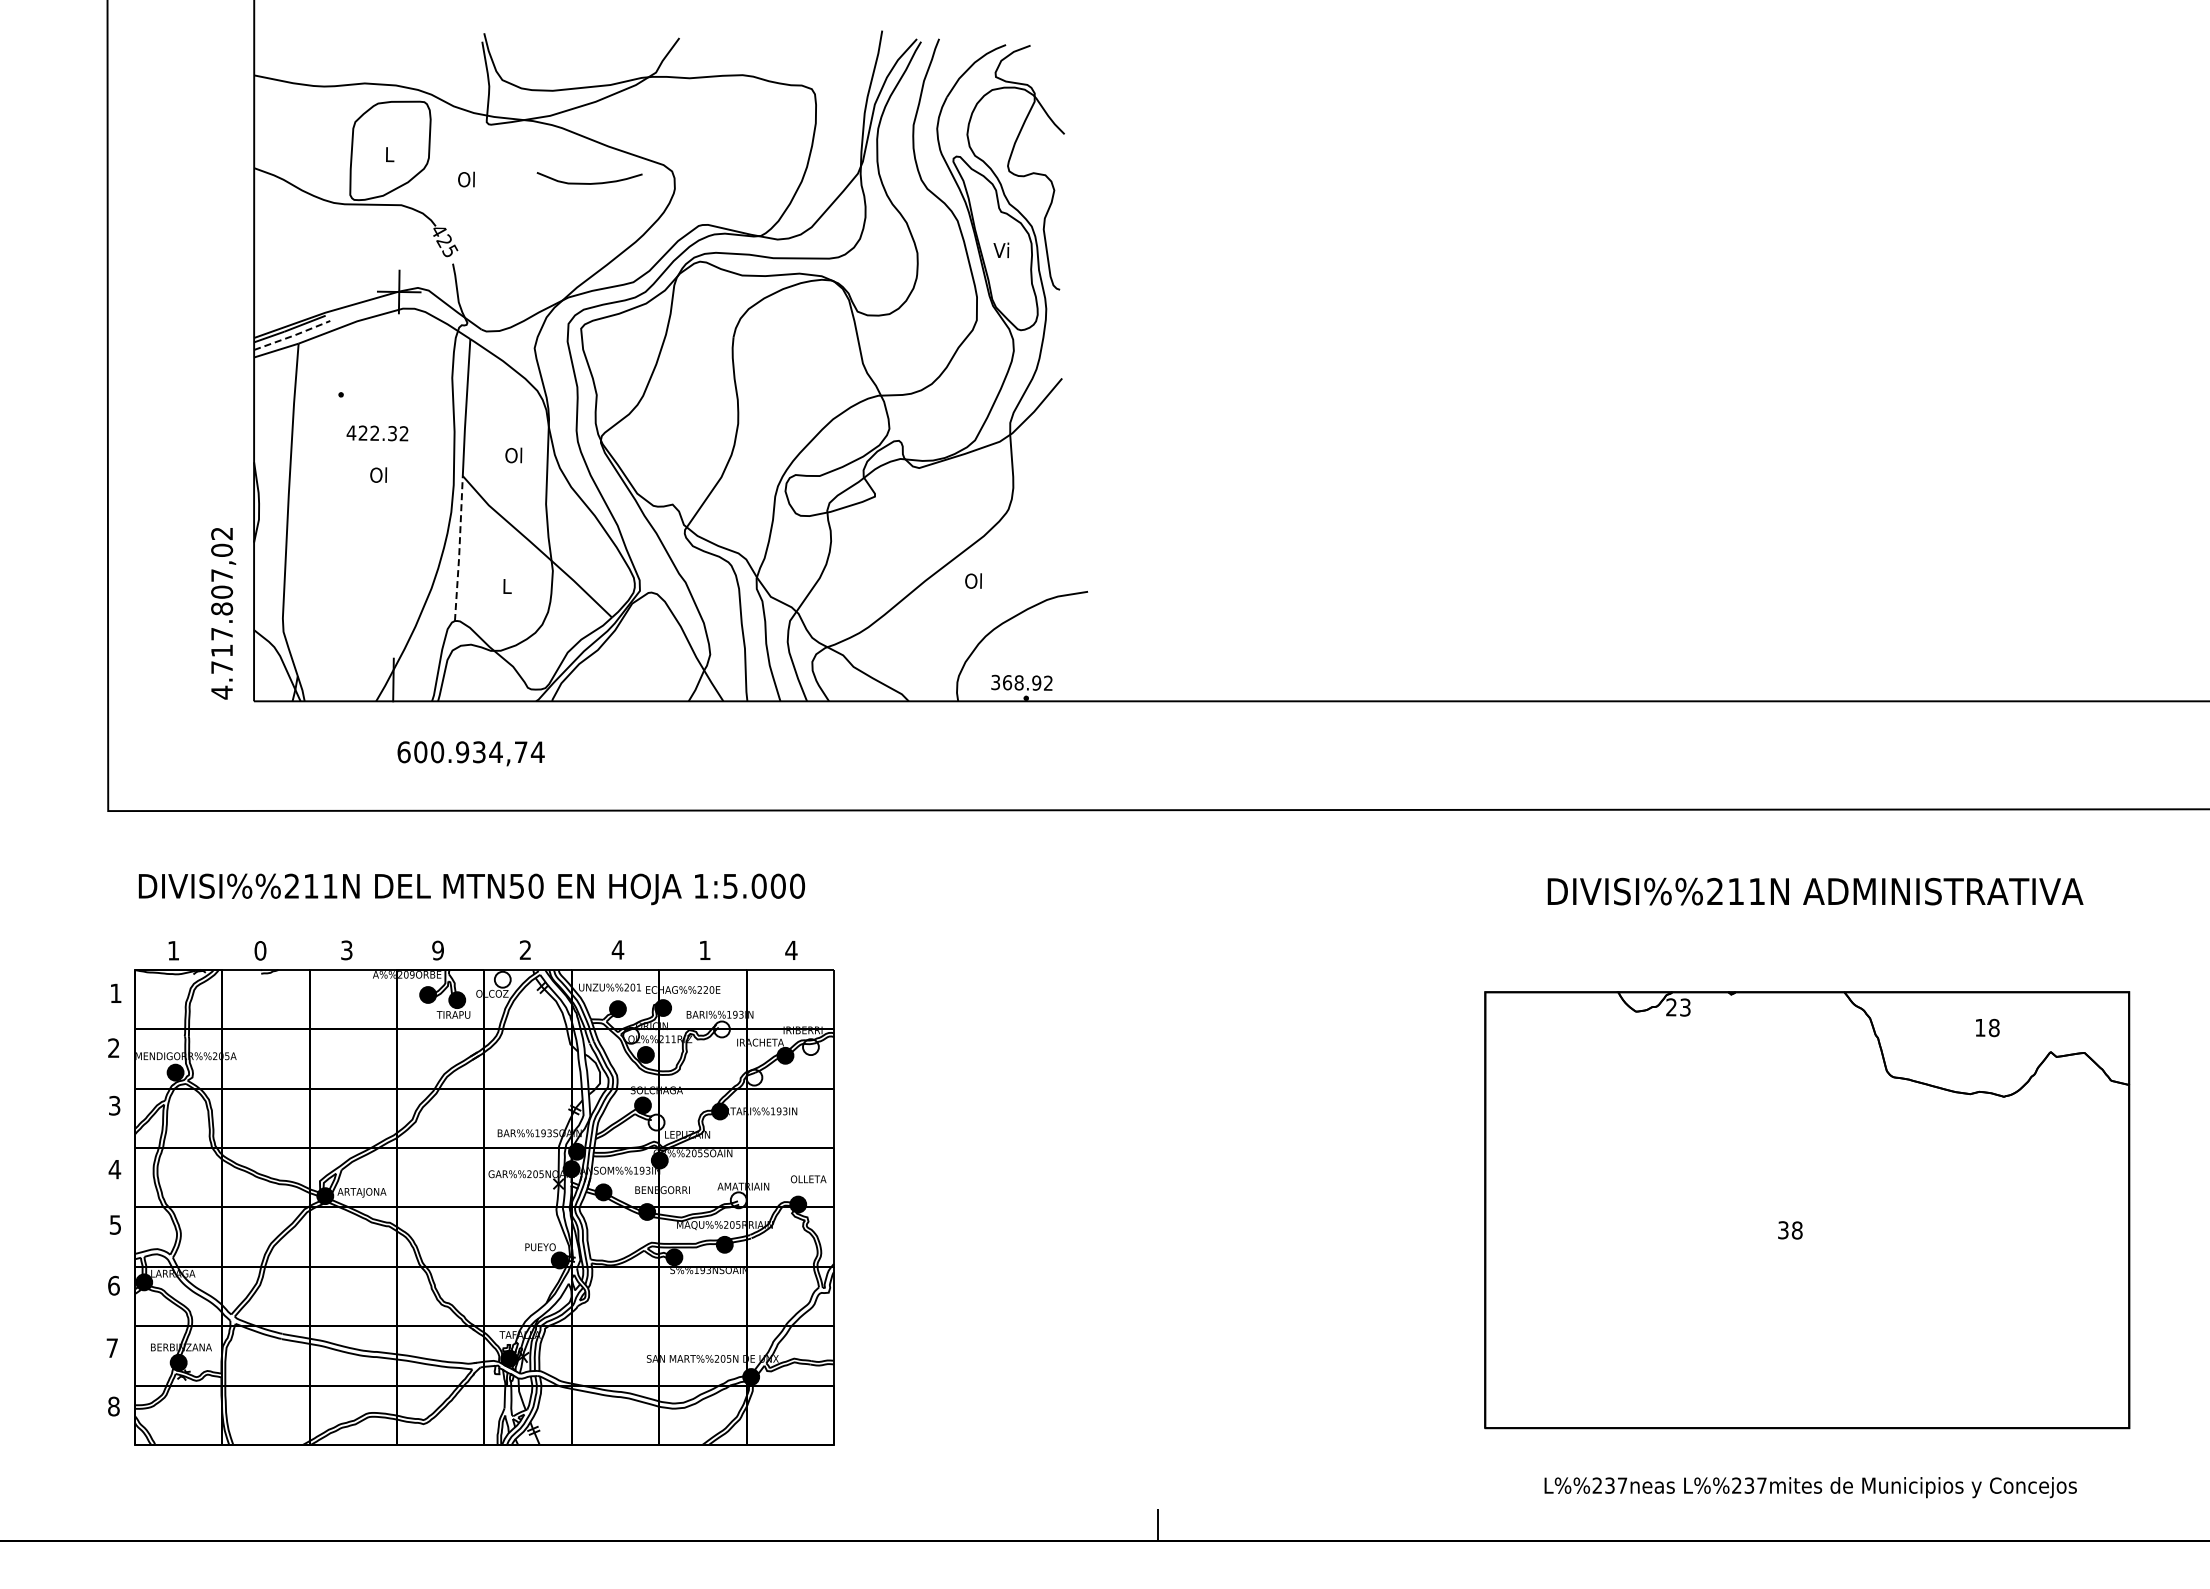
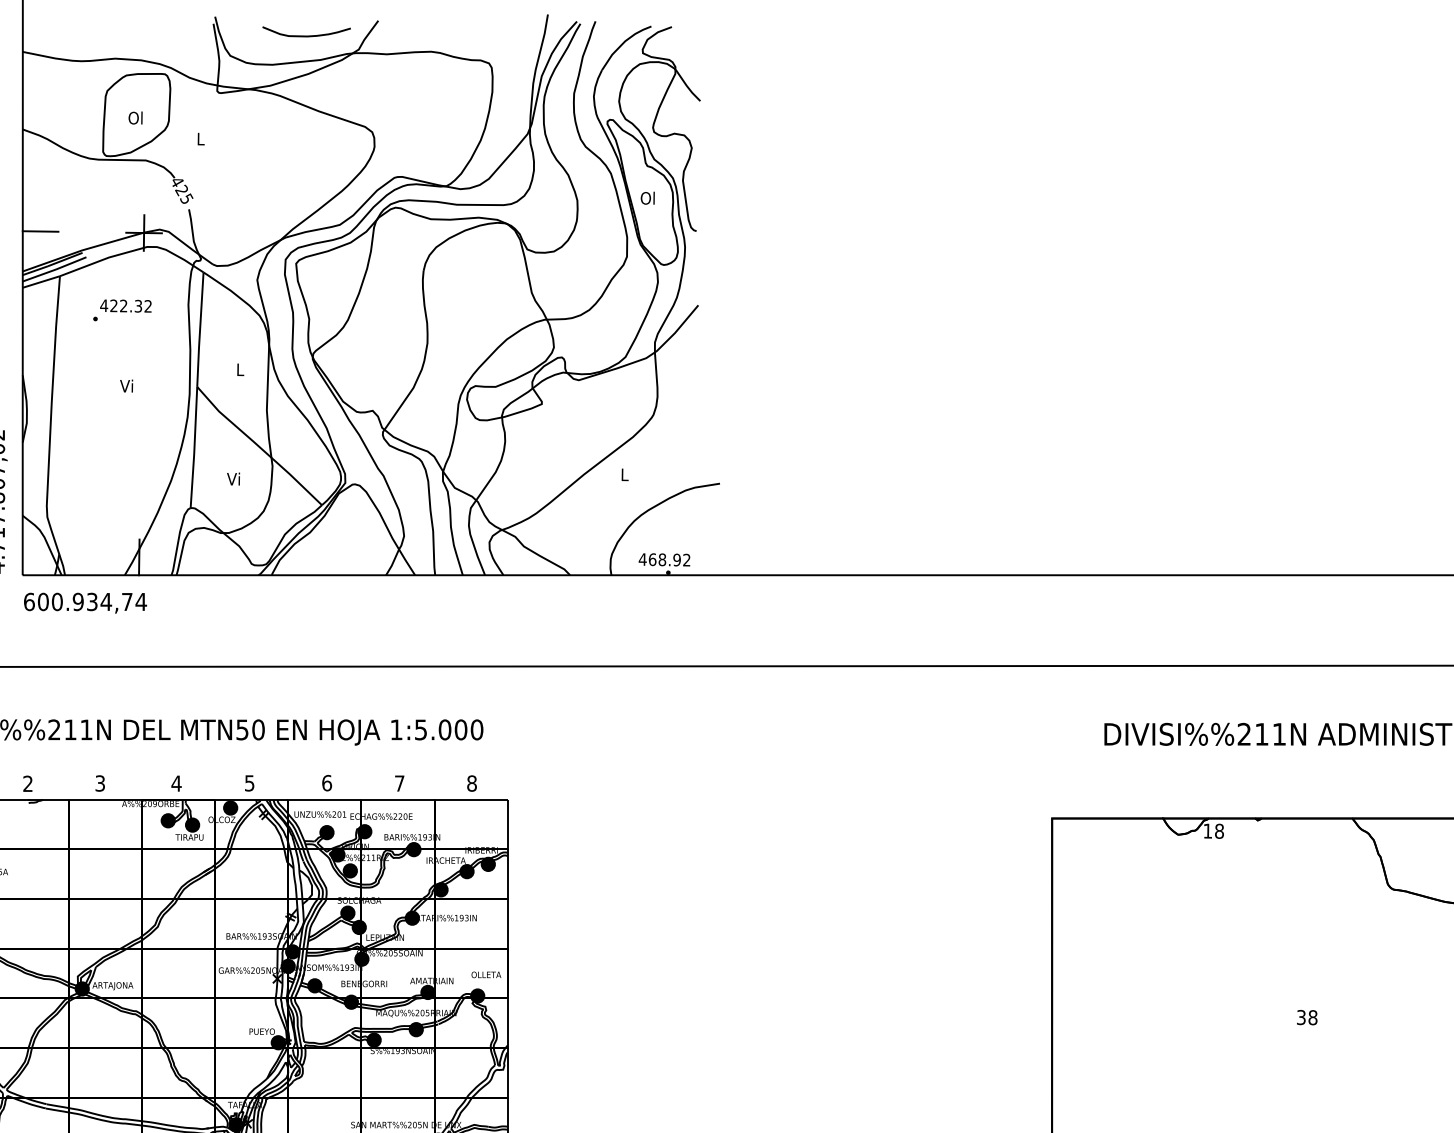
text: (388, 154) -> (135, 118), L -> Ol
text: (466, 179) -> (200, 138), Ol -> L
curve: (592, 182) -> (309, 35), moved
text: (1001, 250) -> (647, 198), Vi -> Ol
line: (275, 289) -> (40, 230), added
line: (292, 335) -> (54, 269), dashed -> solid
text: (377, 433) -> (125, 306), moved
text: (513, 455) -> (239, 369), Ol -> L
text: (378, 474) -> (126, 385), Ol -> Vi
line: (459, 548) -> (194, 447), dashed -> solid
text: (973, 580) -> (624, 474), Ol -> L
text: (505, 585) -> (232, 478), L -> Vi
text: (995, 682) -> (642, 559), 368.92 -> 468.92
text: (470, 753) -> (84, 602), moved
text: (617, 949) -> (326, 782), 4 -> 6
text: (704, 949) -> (399, 782), 1 -> 7
text: (260, 950) -> (28, 783), 0 -> 2
text: (437, 950) -> (176, 783), 9 -> 4
text: (525, 950) -> (249, 783), 2 -> 5
text: (791, 950) -> (472, 783), 4 -> 8
fill: (502, 979) -> (230, 807), added
text: (1678, 1007) -> (1213, 831), 23 -> 18
fill: (721, 1029) -> (413, 849), added
fill: (631, 1035) -> (338, 854), added
fill: (810, 1047) -> (487, 864), added
fill: (754, 1077) -> (441, 889), added
fill: (656, 1122) -> (359, 927), added
fill: (738, 1200) -> (427, 992), added

